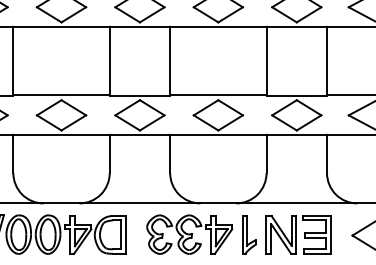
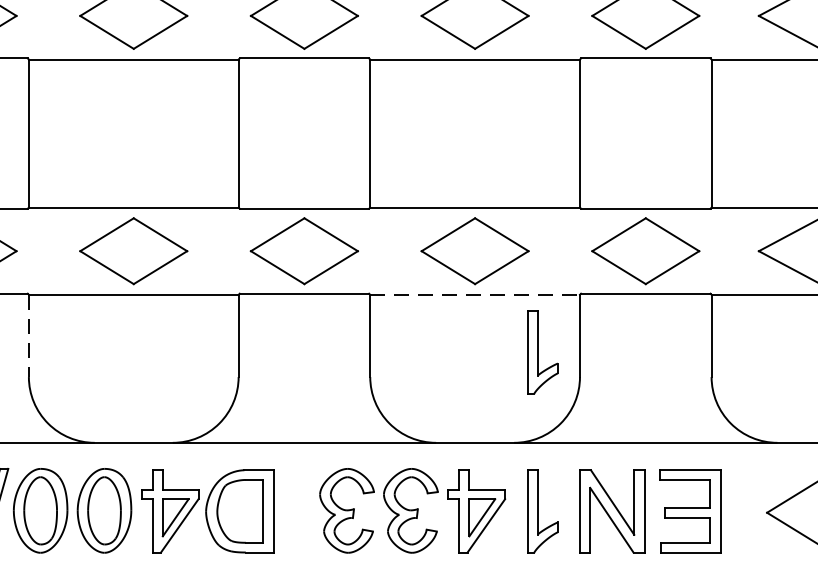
line: (218, 135) -> (475, 295), solid -> dashed
line: (13, 154) -> (29, 336), solid -> dashed
part: (249, 161) -> (542, 351), added

